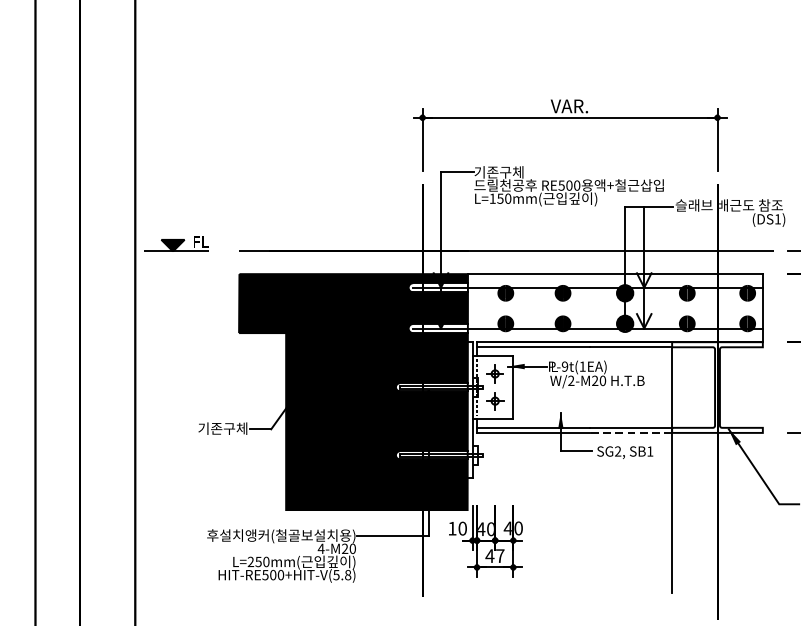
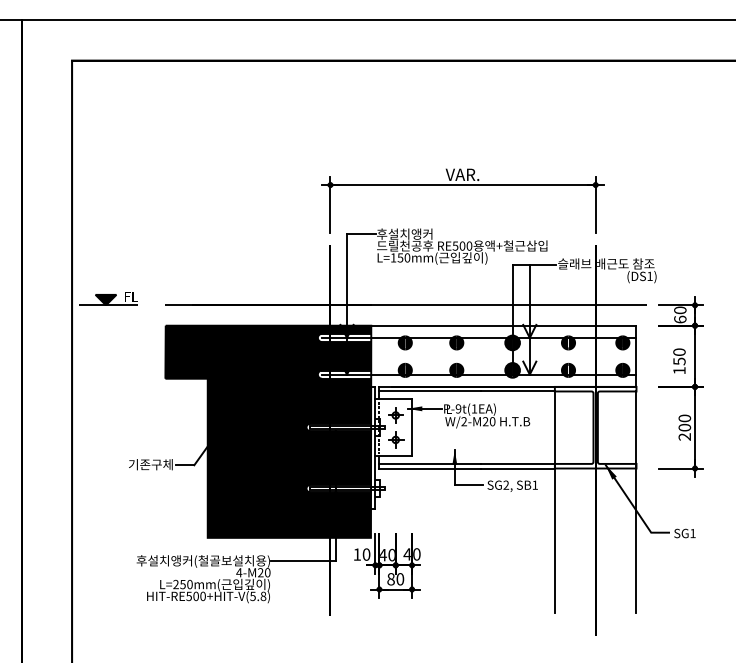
text: (504, 171) -> (404, 233), 기존구체 -> 후설치앵커
line: (630, 432) -> (517, 468), dashed -> solid
line: (762, 469) -> (636, 501), added
text: (494, 556) -> (395, 579), 47 -> 80

